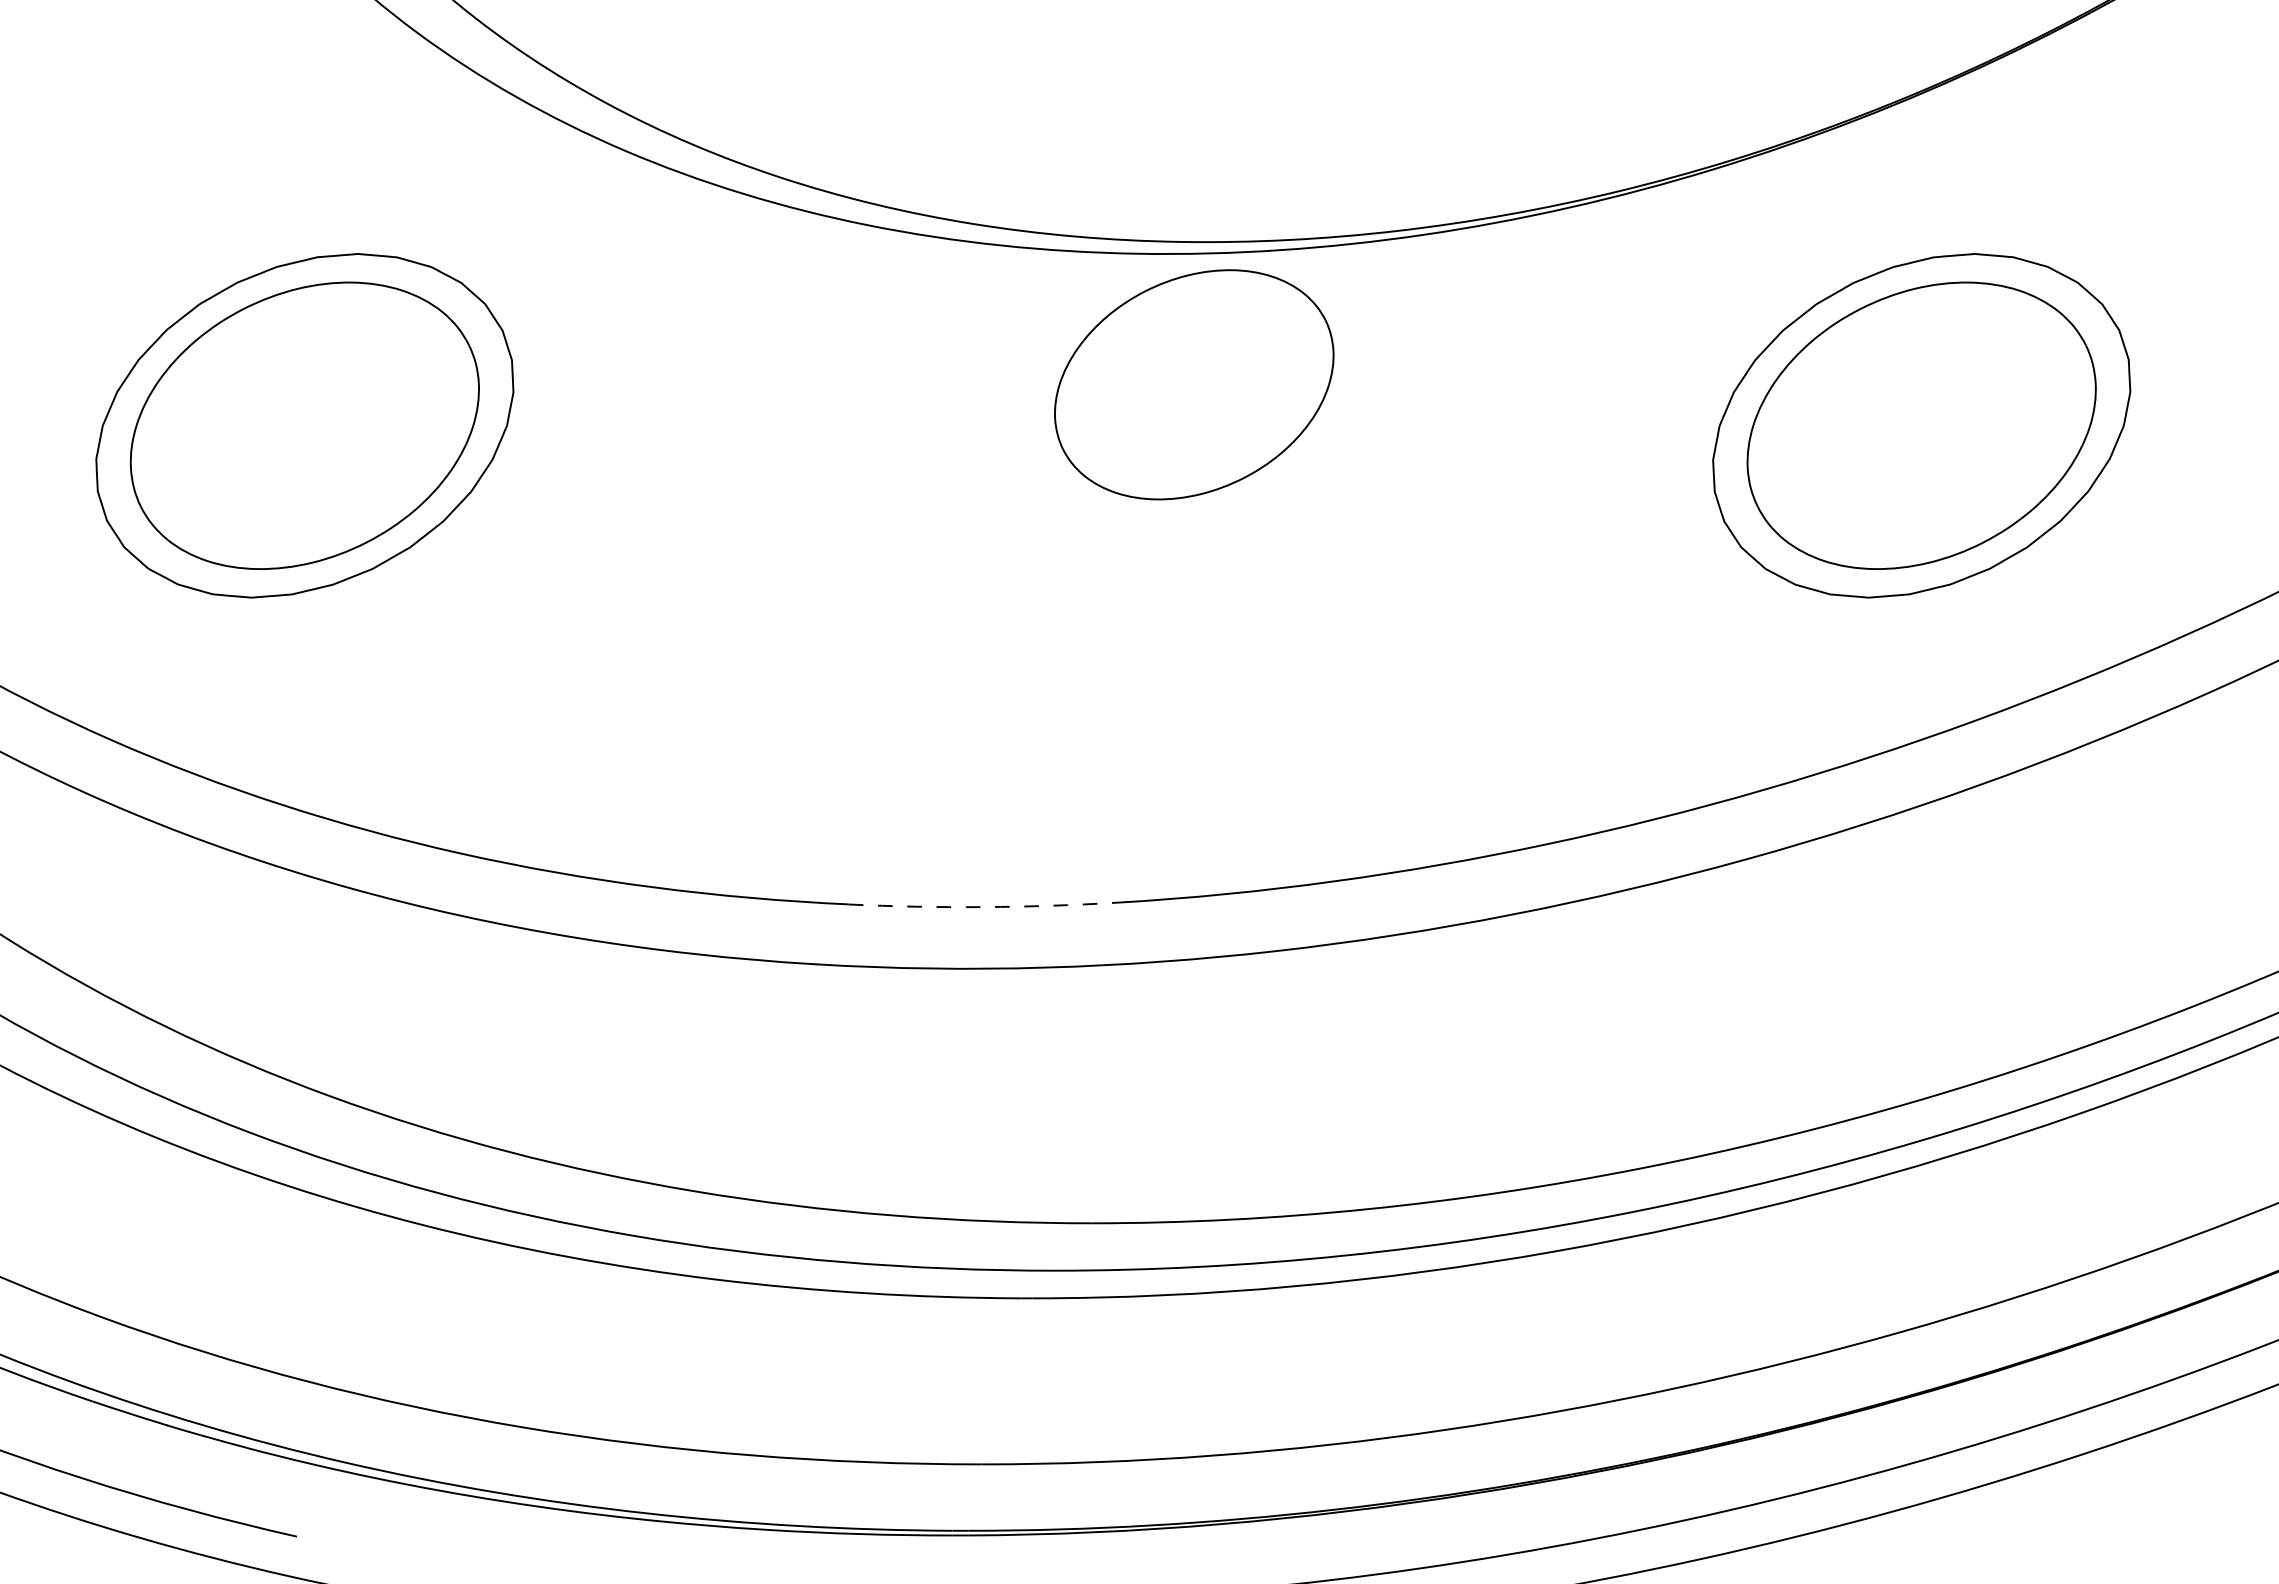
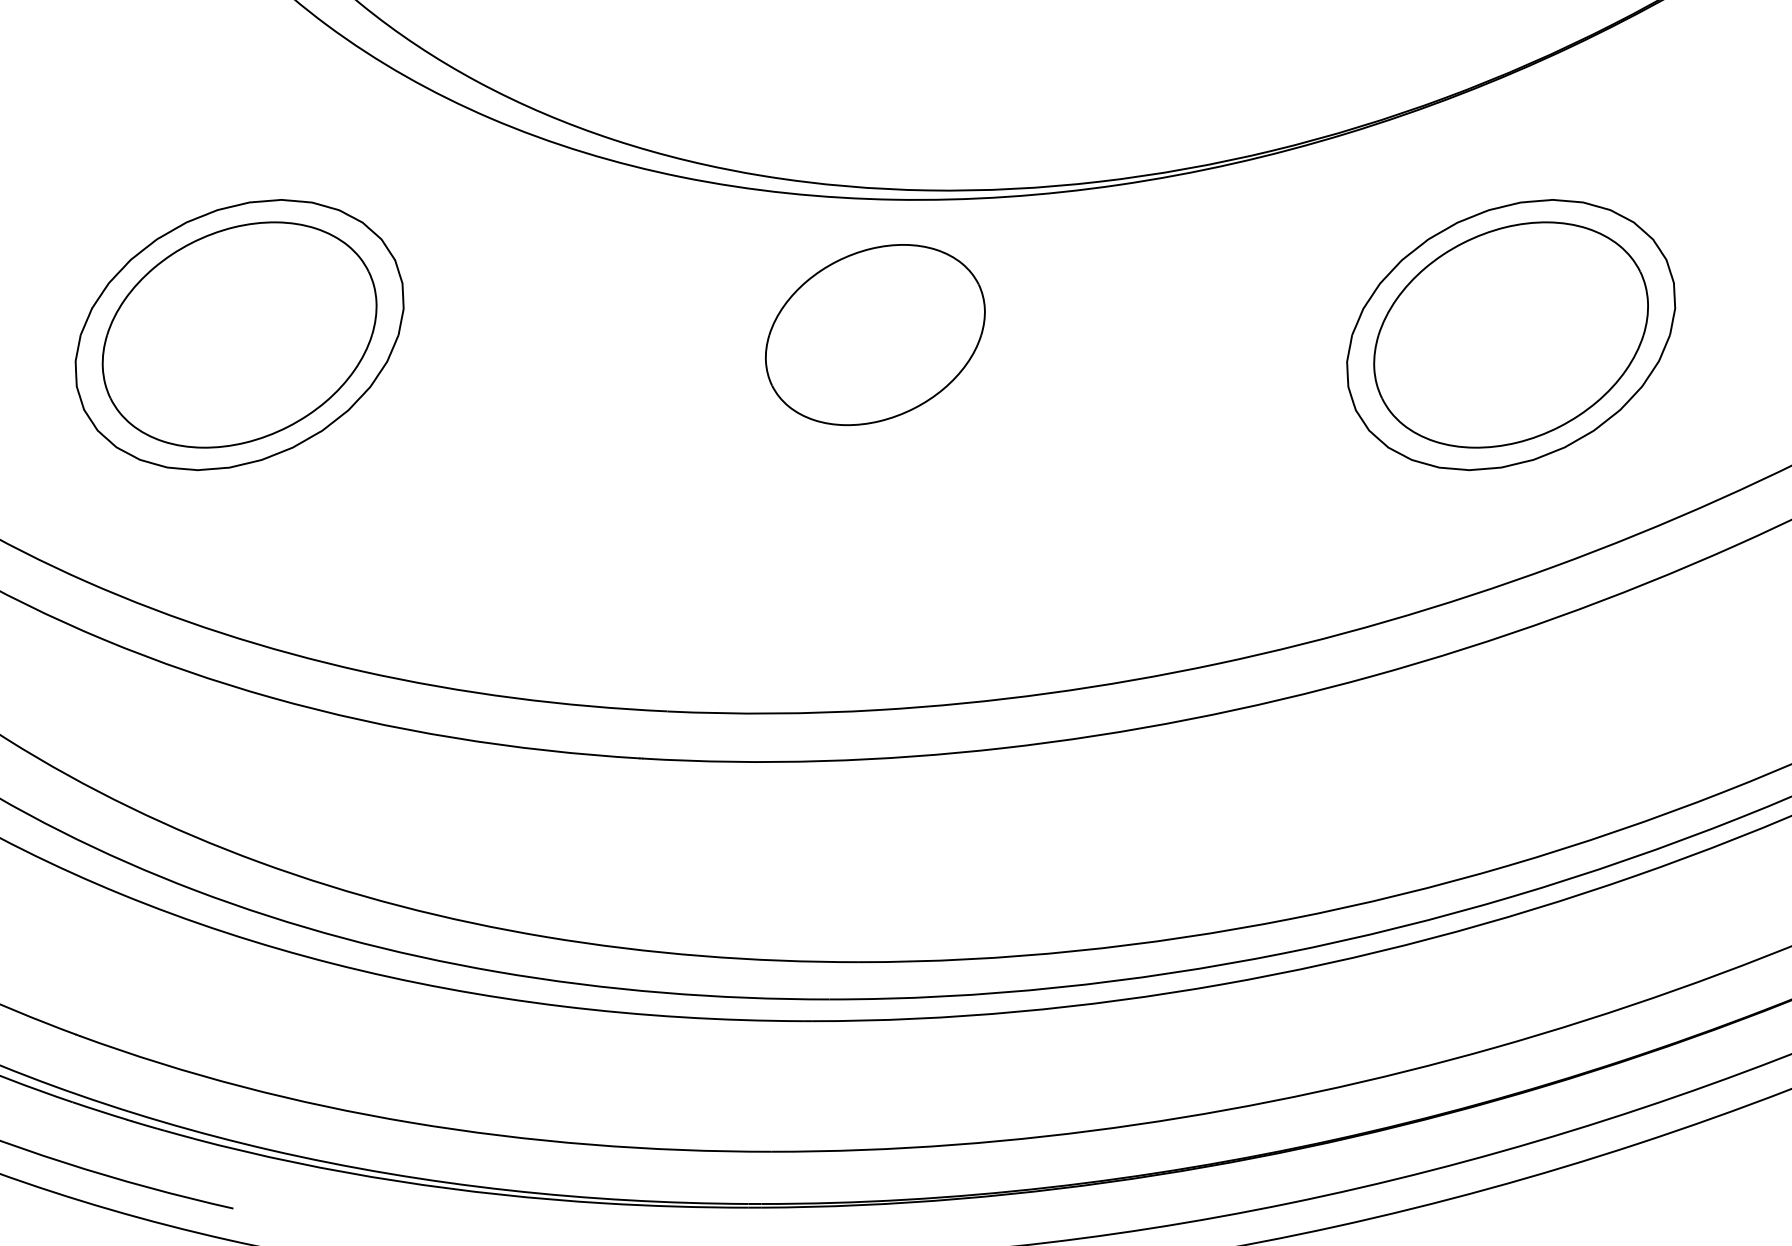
part: (1194, 384) -> (875, 334), moved
arc: (983, 907) -> (773, 713), dashed -> solid

